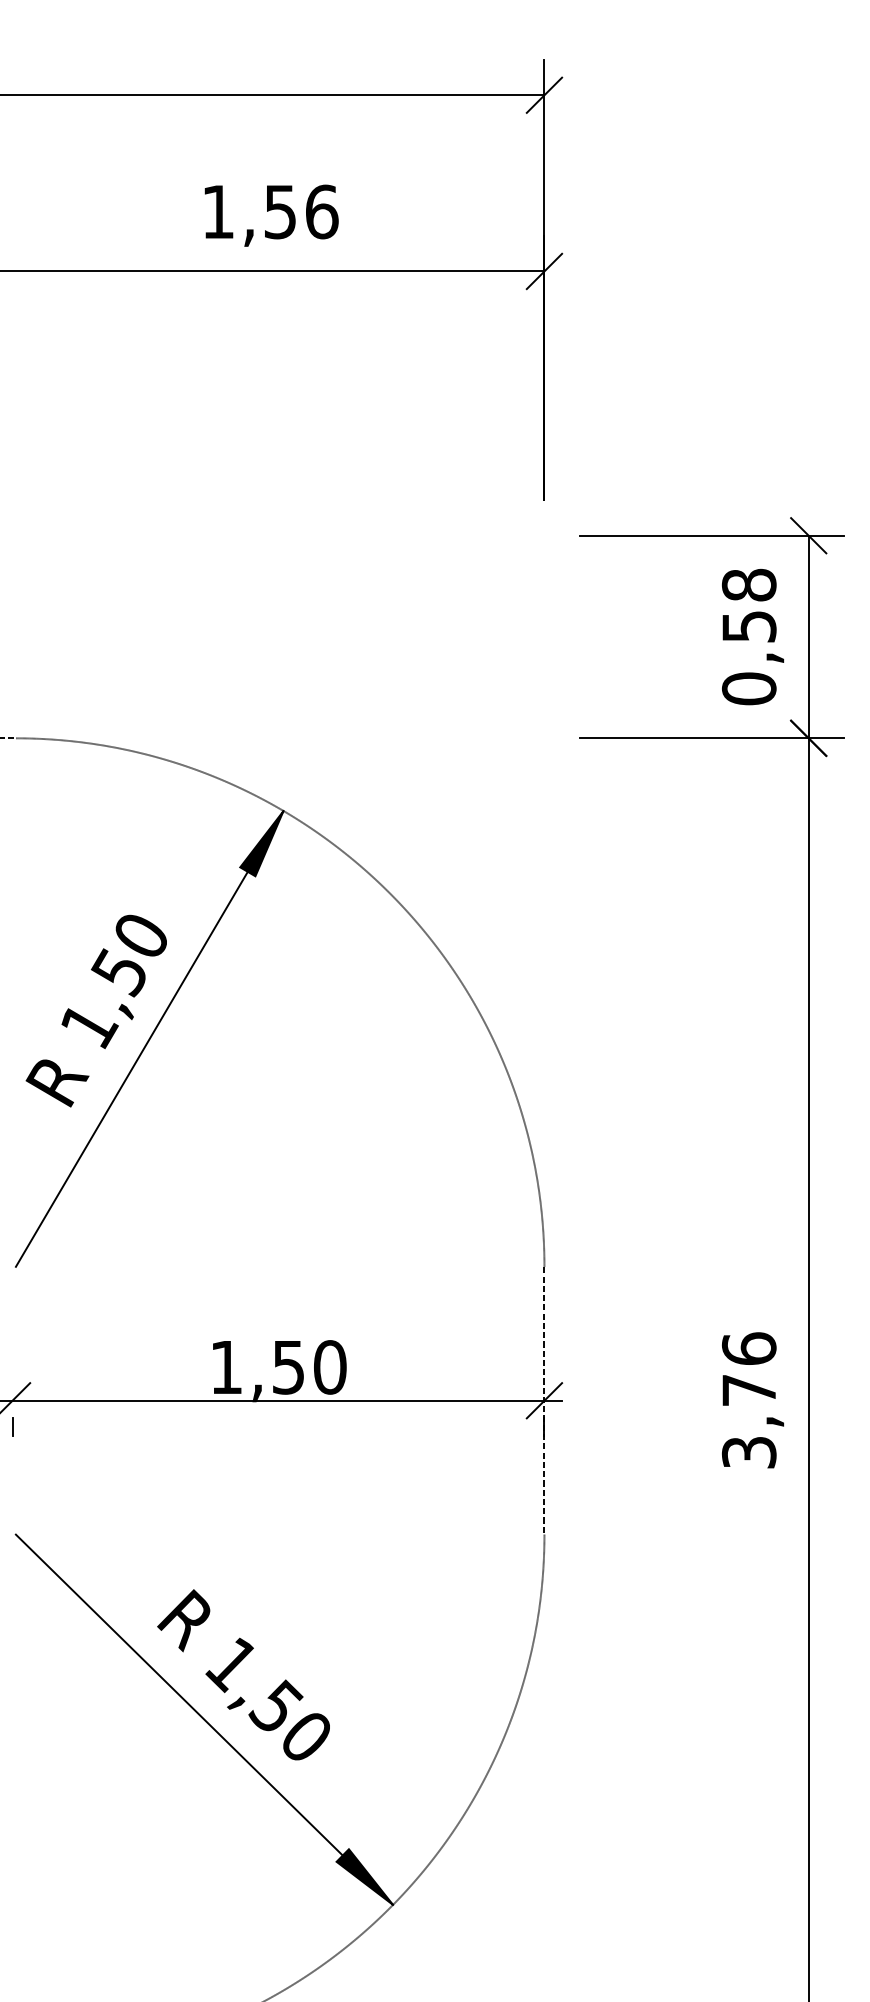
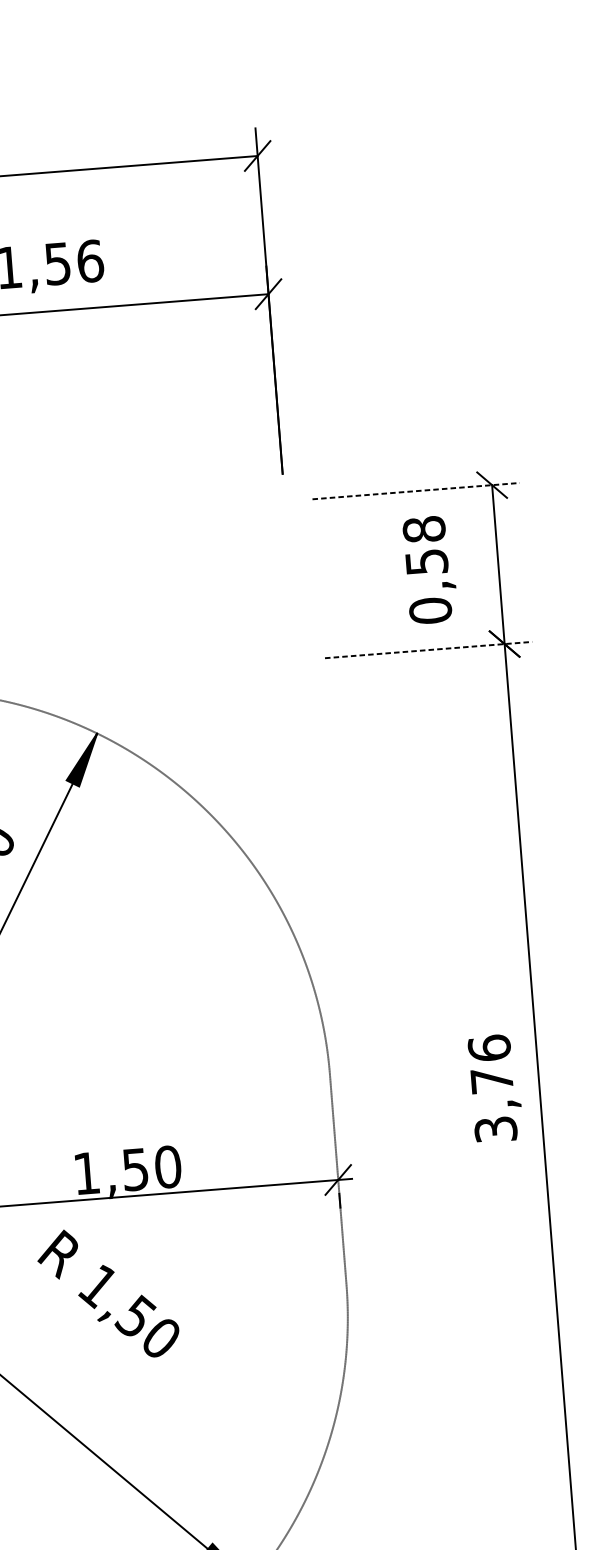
line: (712, 535) -> (416, 490), solid -> dashed
text: (752, 637) -> (430, 570), moved
line: (712, 738) -> (429, 650), solid -> dashed
text: (752, 1400) -> (495, 1088), moved
text: (243, 1674) -> (108, 1293), moved

